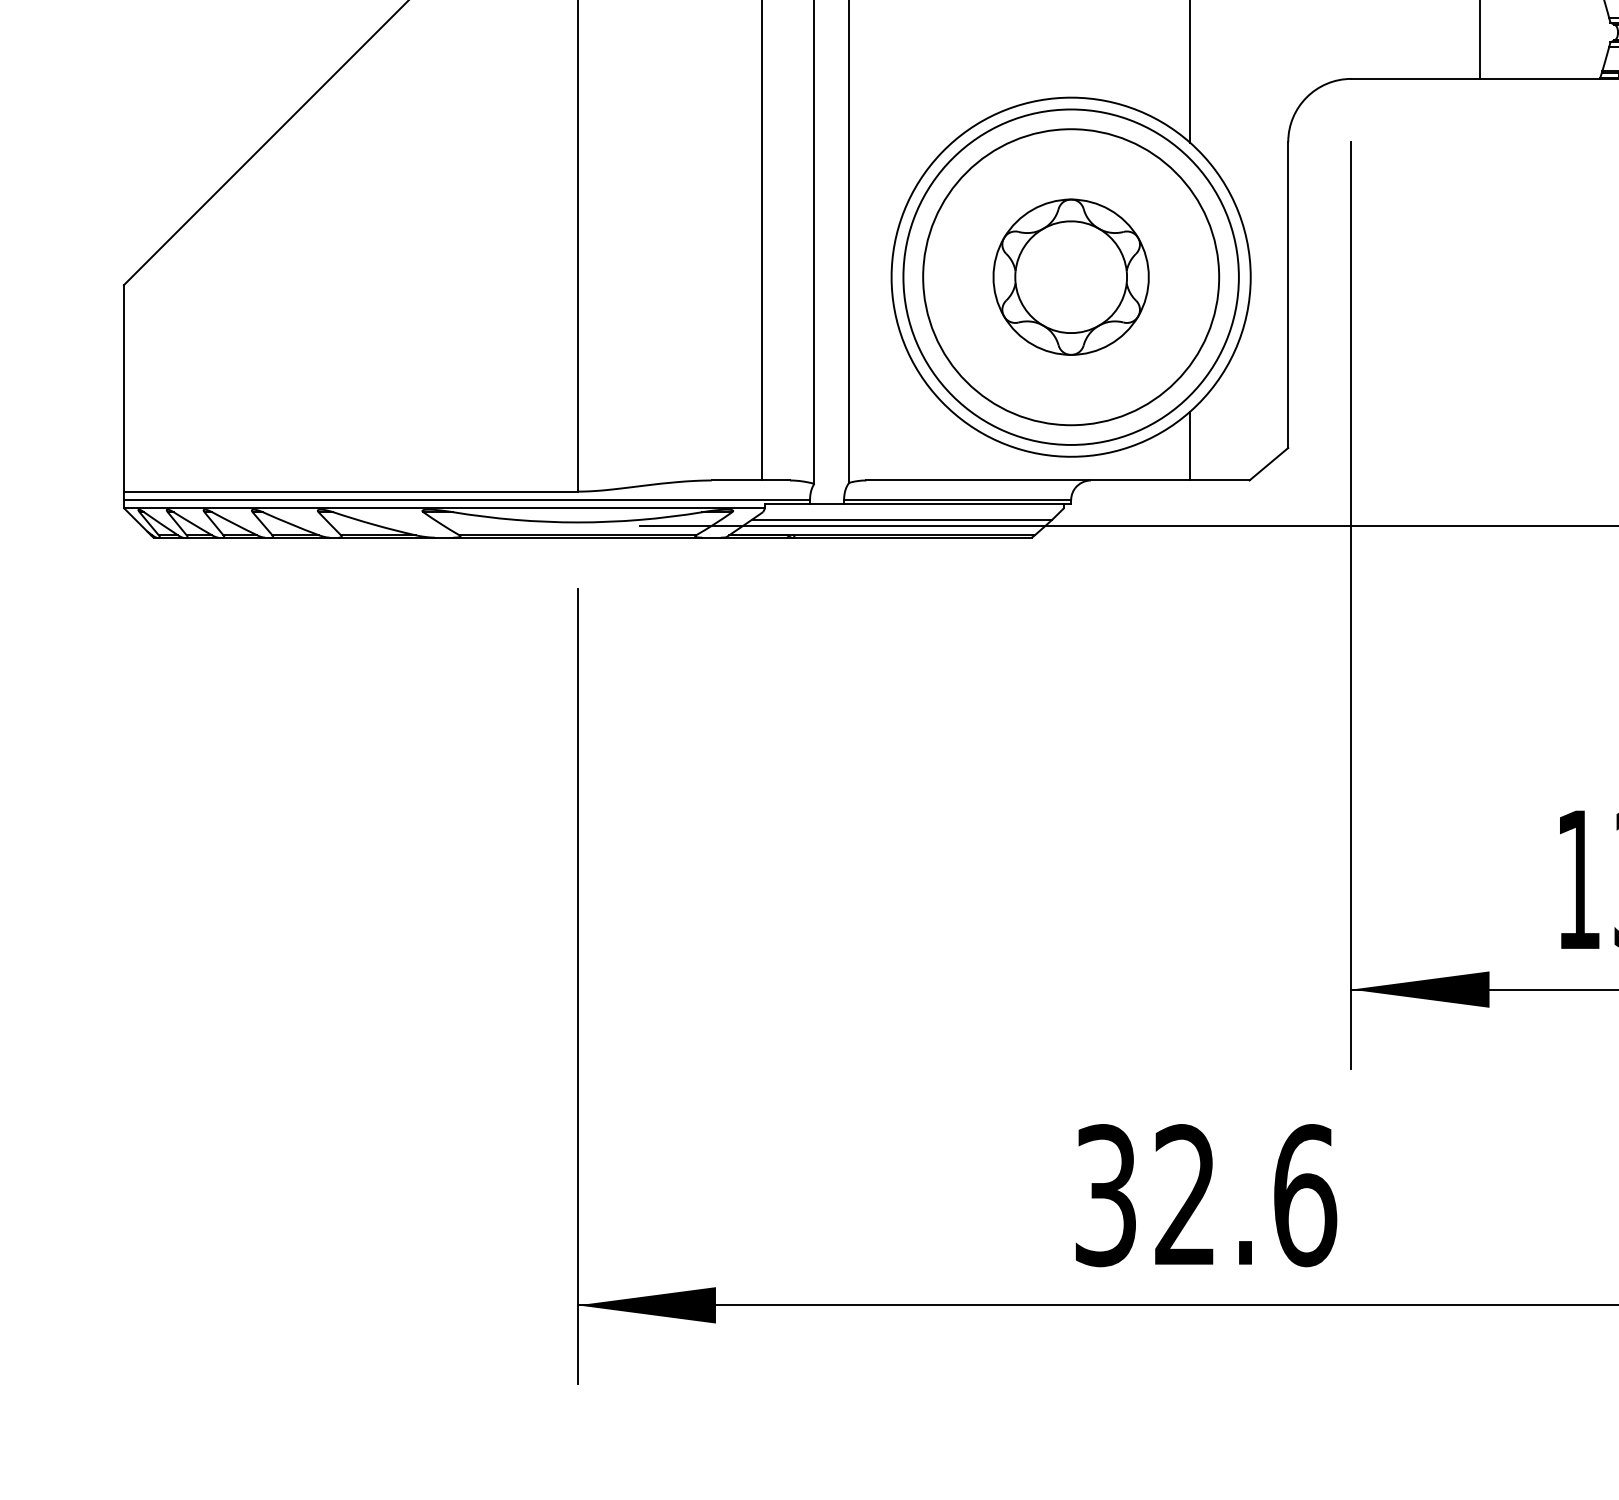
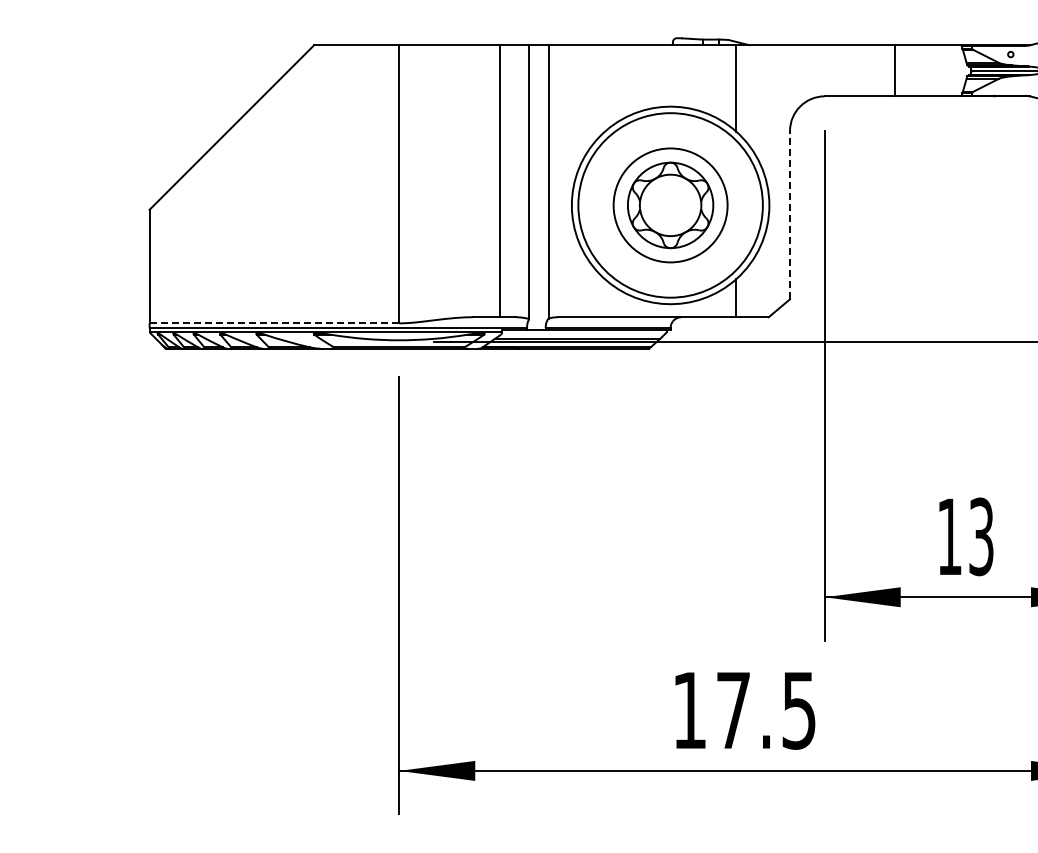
circle: (1070, 277) -> (670, 205), size x0.7
line: (1289, 293) -> (790, 214), solid -> dashed
line: (350, 491) -> (274, 323), solid -> dashed
text: (1205, 1195) -> (744, 710), 32.6 -> 17.5

